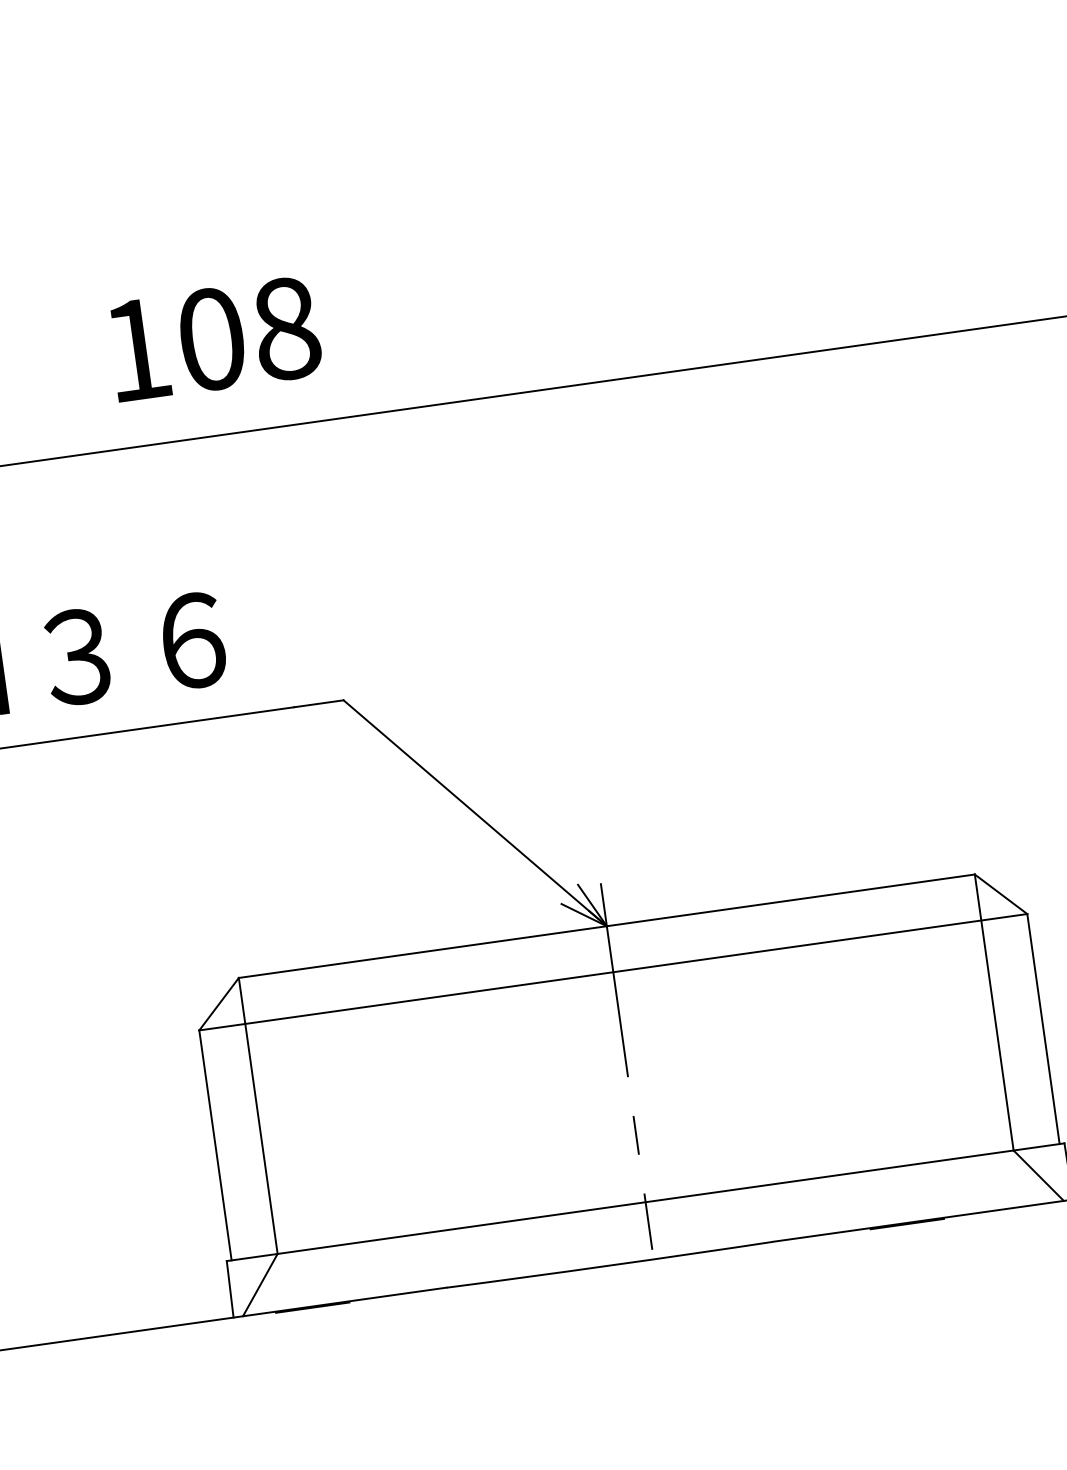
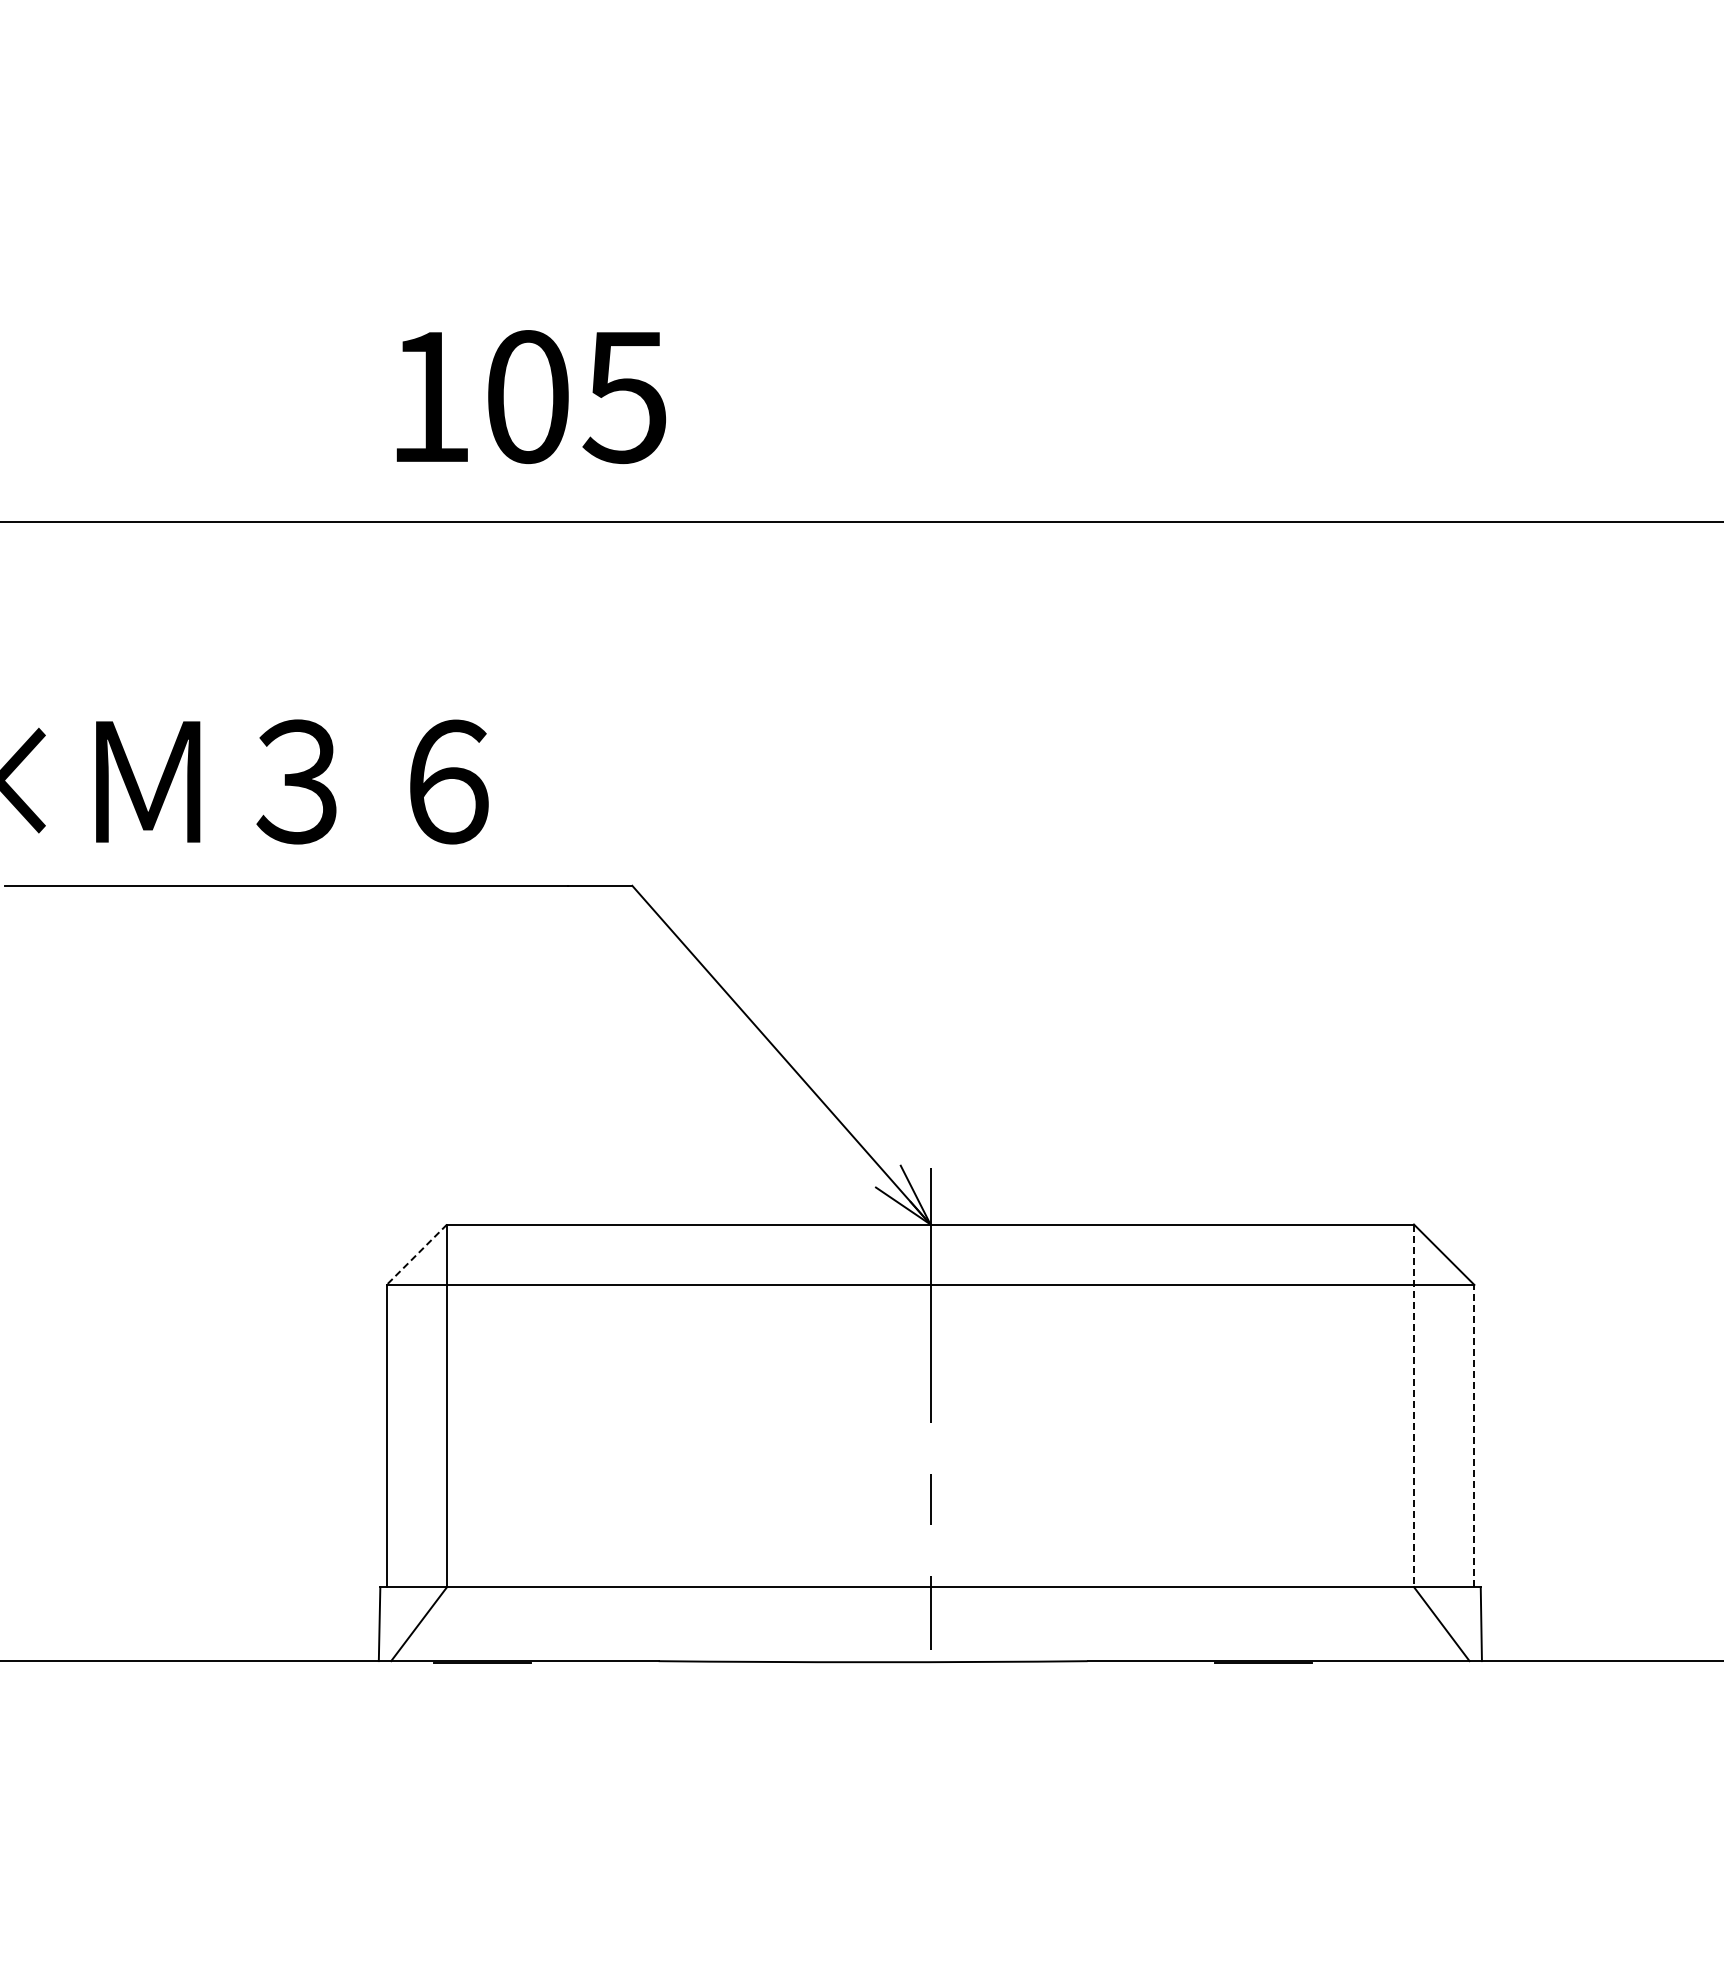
text: (285, 329) -> (624, 397), 108 -> 105
line: (218, 1004) -> (416, 1254), solid -> dashed
line: (993, 1013) -> (1413, 1406), solid -> dashed
line: (1043, 1028) -> (1474, 1435), solid -> dashed

